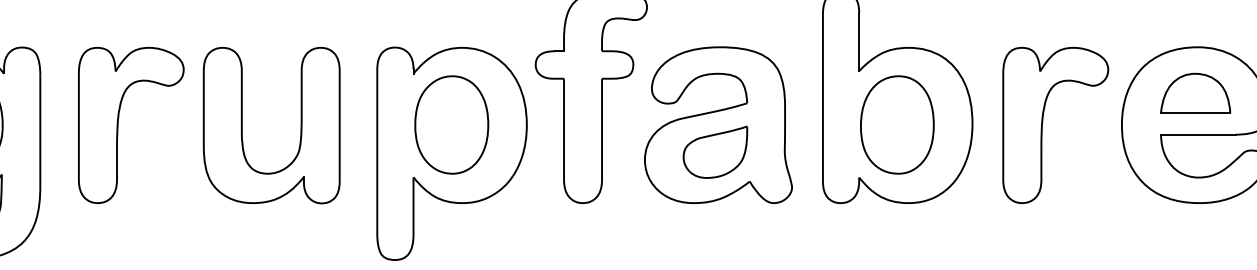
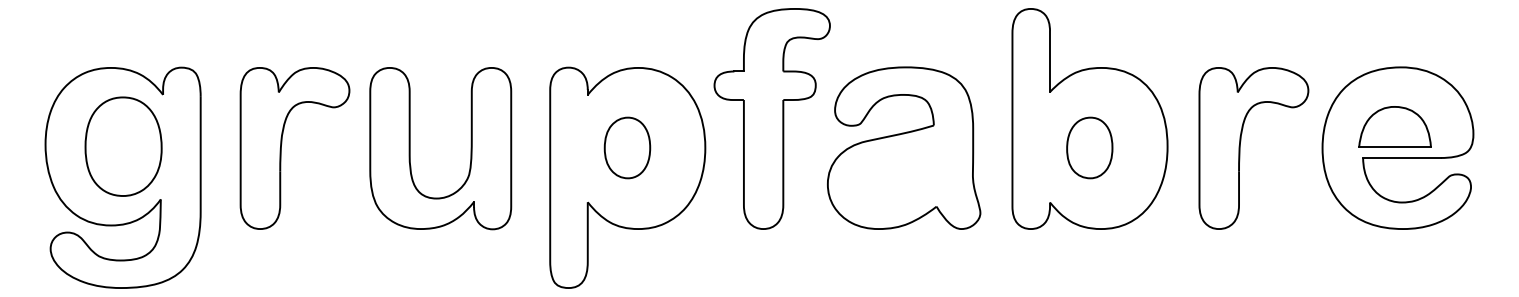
part: (1195, 92) -> (1394, 126), moved
part: (451, 124) -> (627, 147), size x0.6
part: (897, 124) -> (1089, 147), size x0.6
part: (715, 151) -> (900, 175), removed

